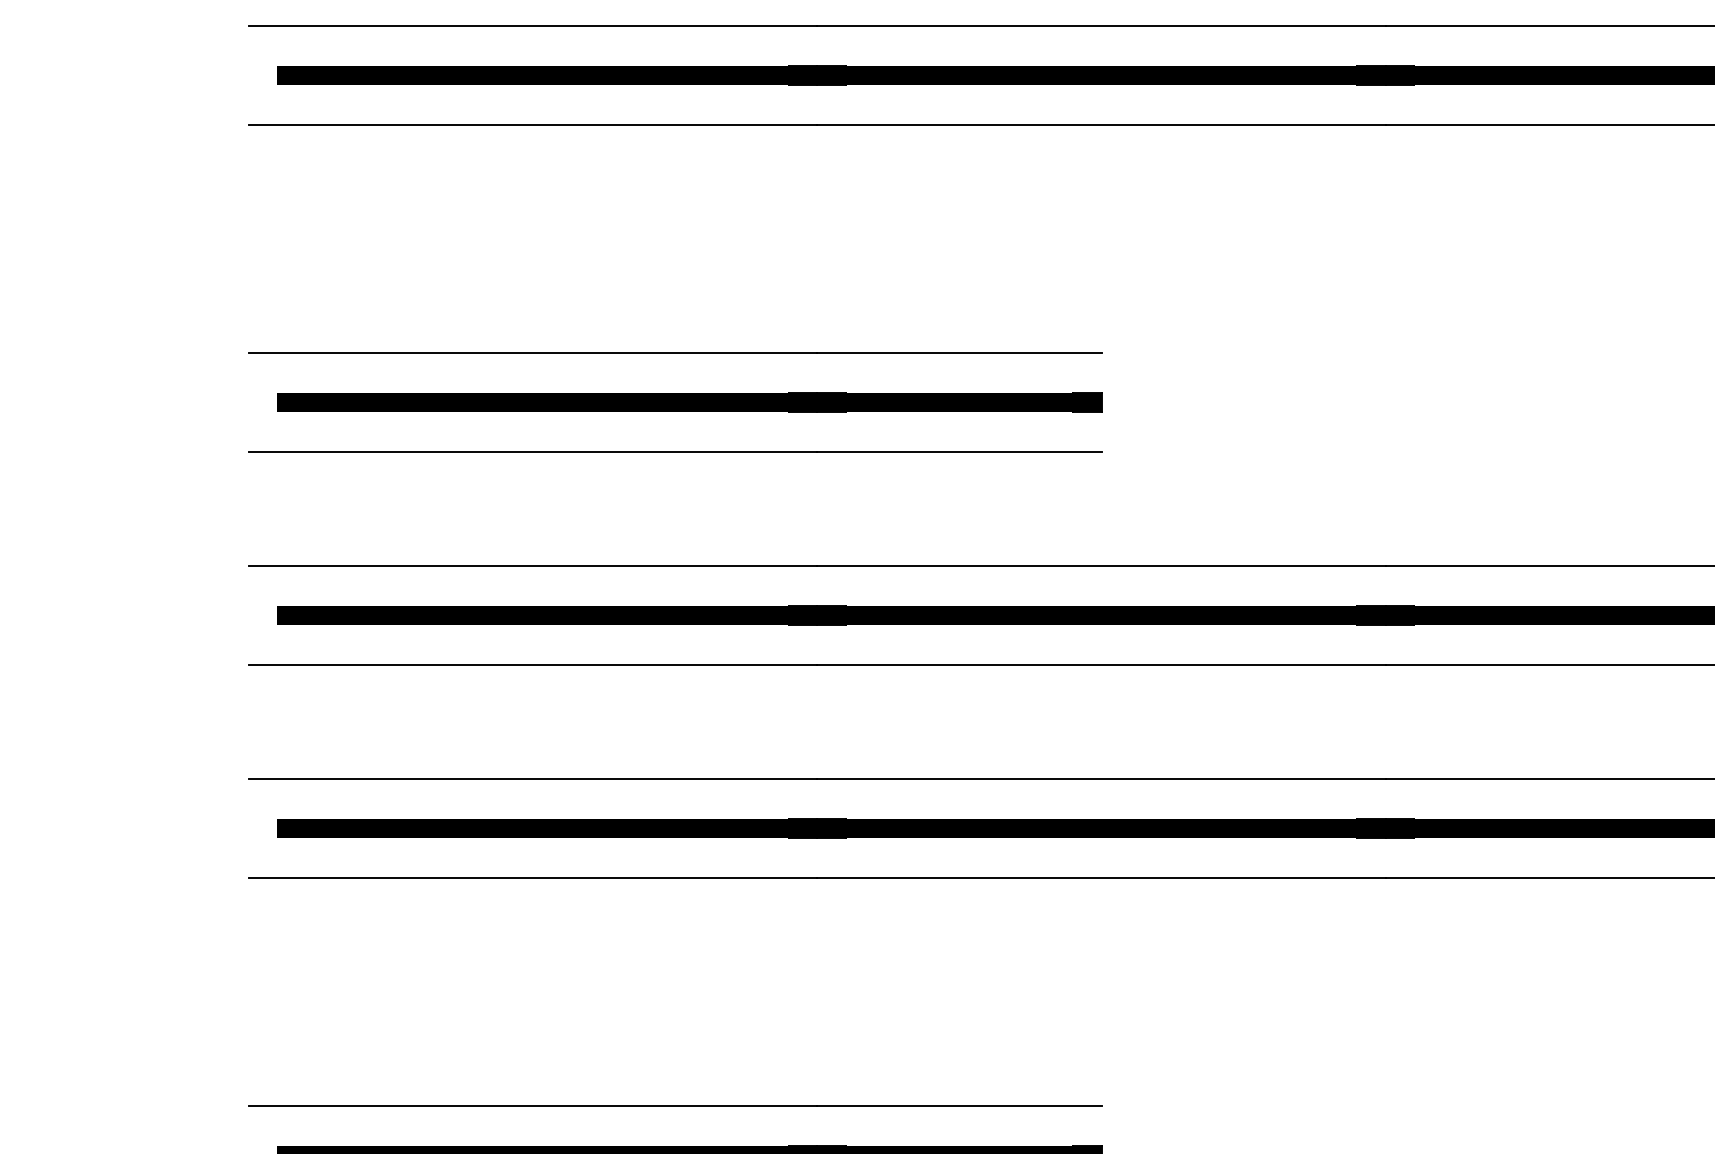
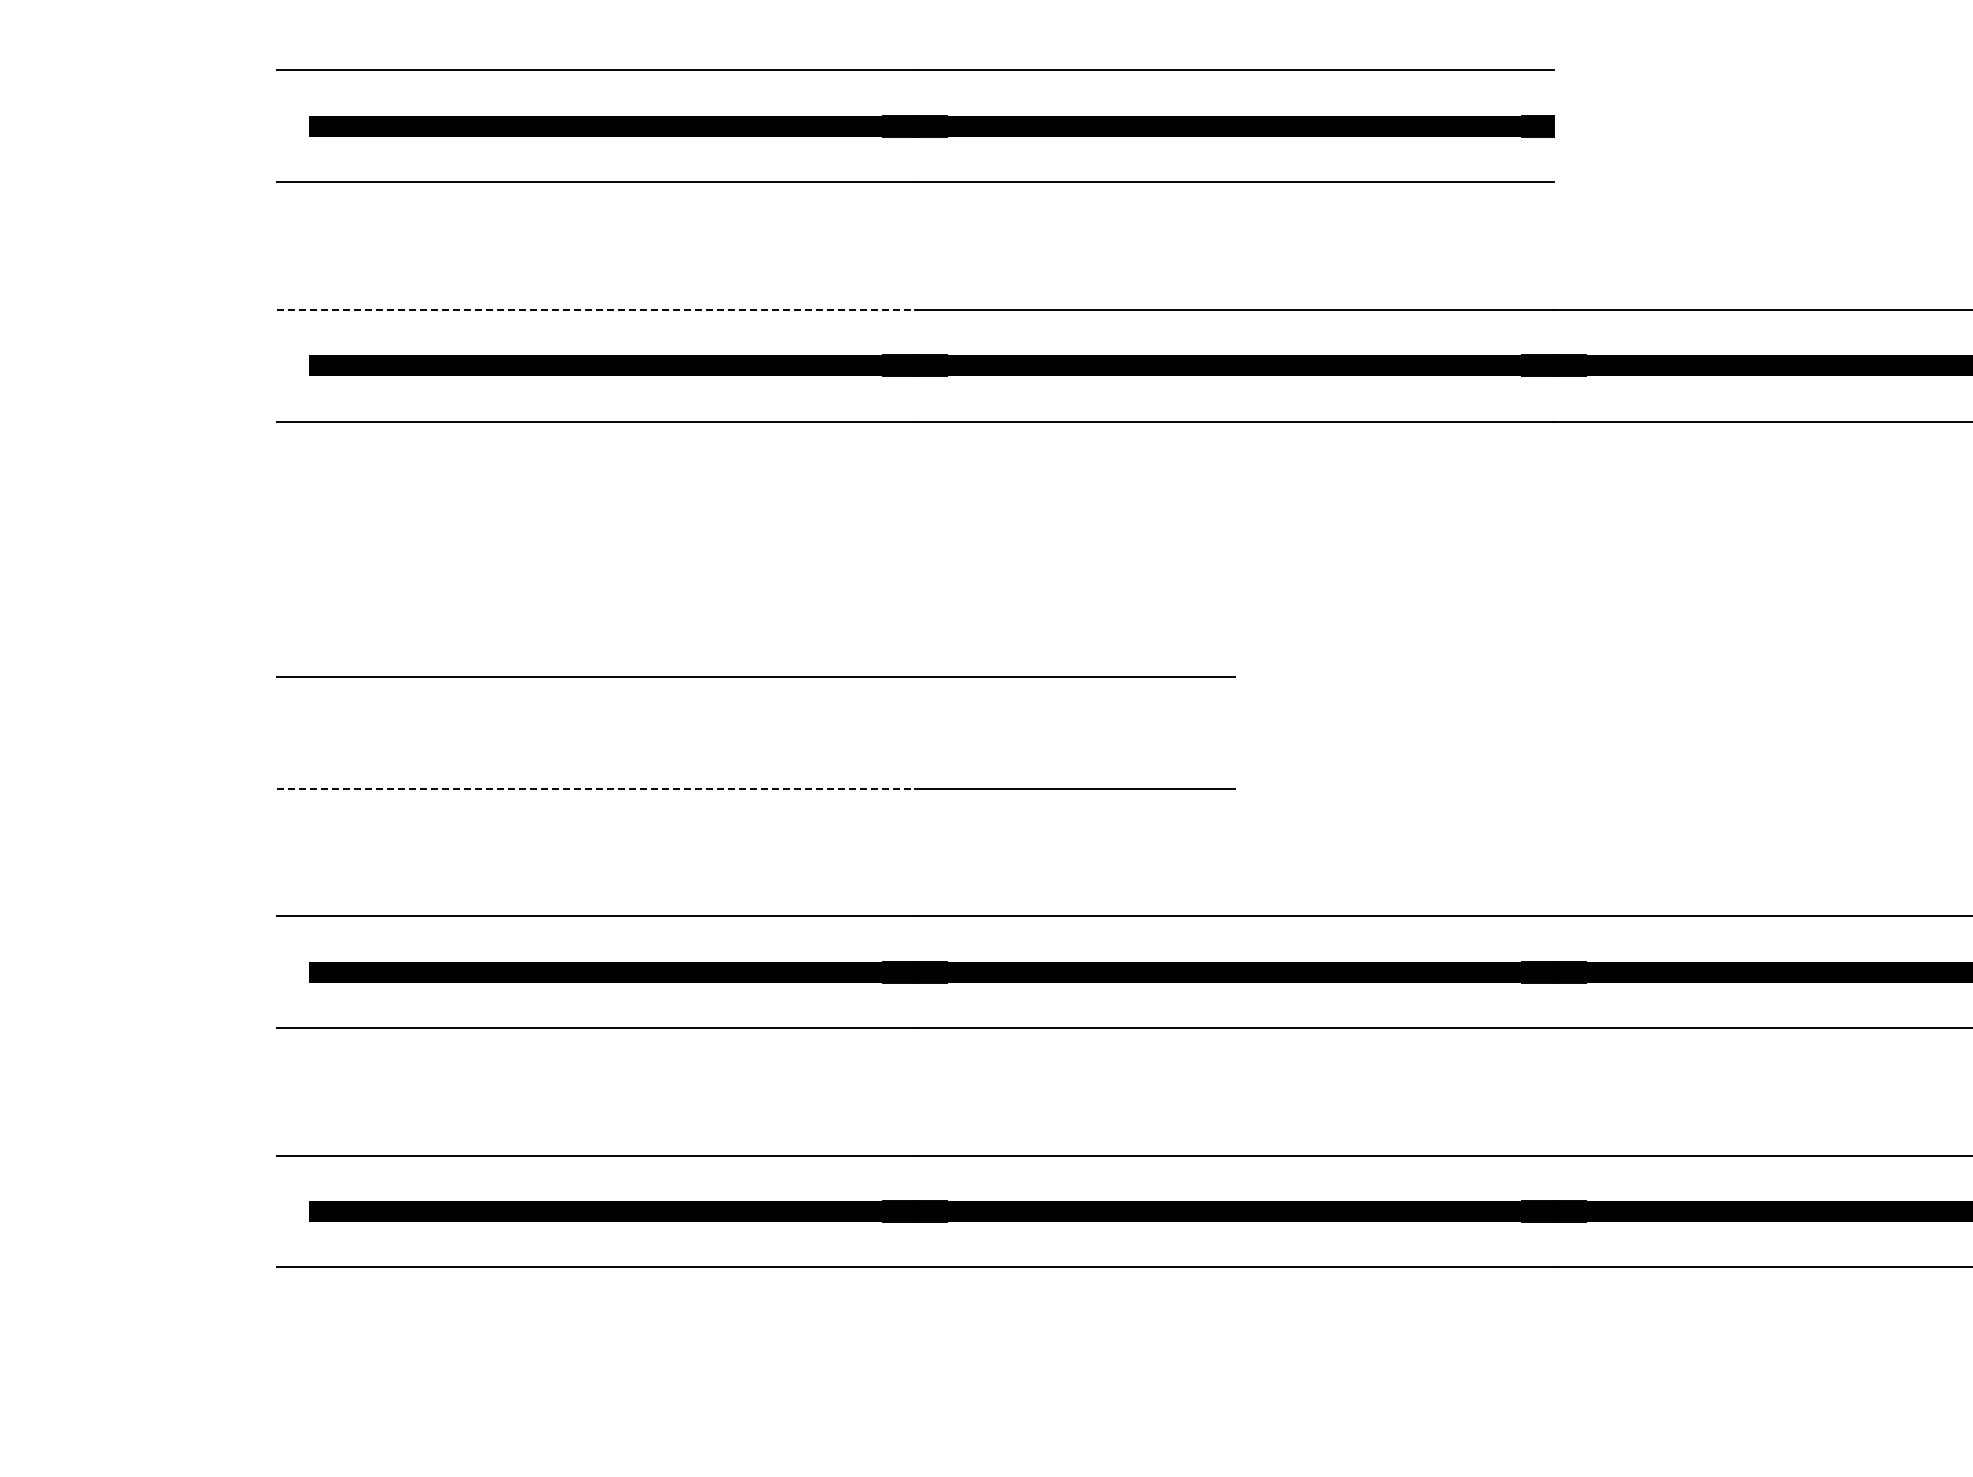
line: (533, 25) -> (596, 309), solid -> dashed
part: (690, 401) -> (772, 732), removed
line: (533, 451) -> (596, 788), solid -> dashed

